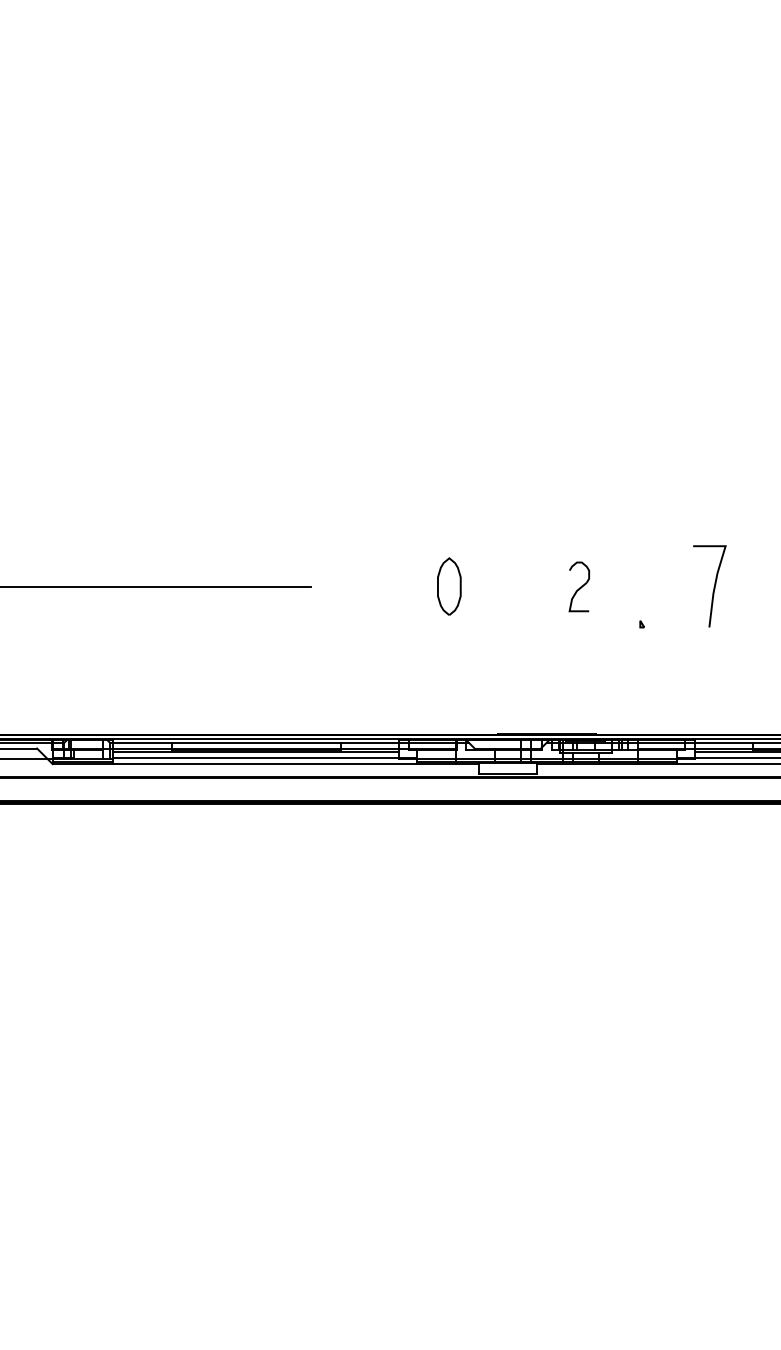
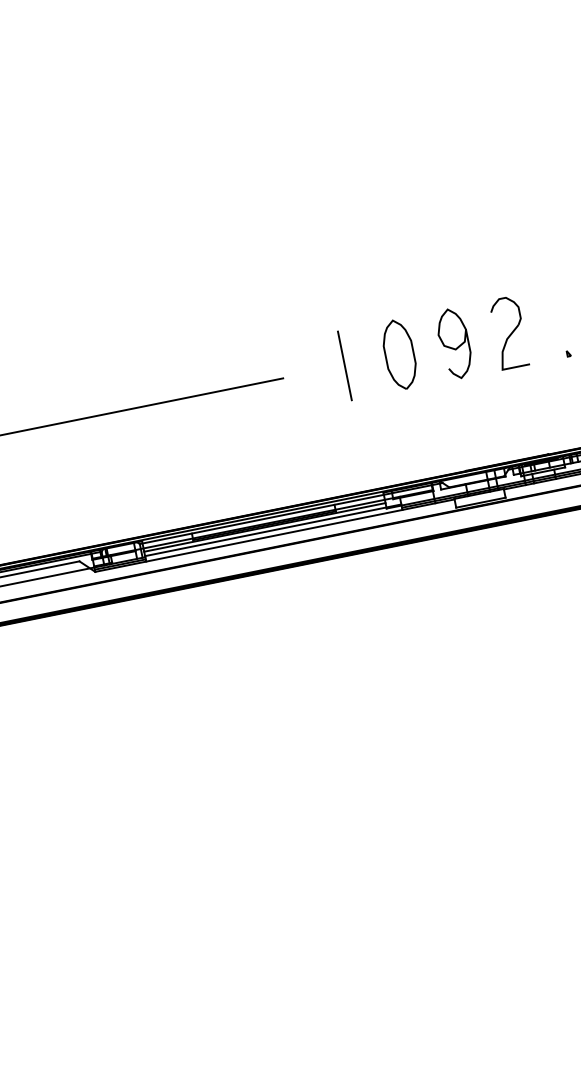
line: (384, 586) -> (345, 365), added
part: (449, 586) -> (399, 354), size x1.43
part: (579, 586) -> (509, 332), size x1.67
curve: (517, 590) -> (457, 346), added

